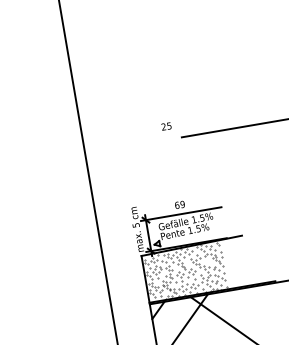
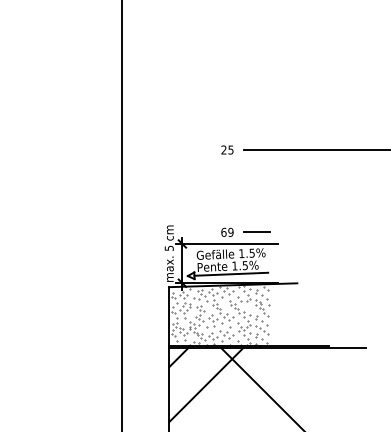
text: (166, 126) -> (227, 149), moved
line: (202, 200) -> (256, 231), added
line: (188, 236) -> (231, 273), added

